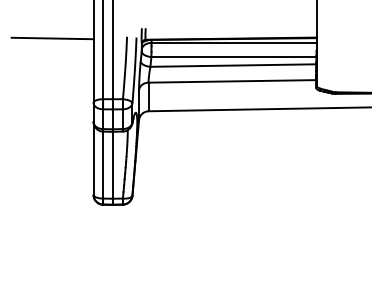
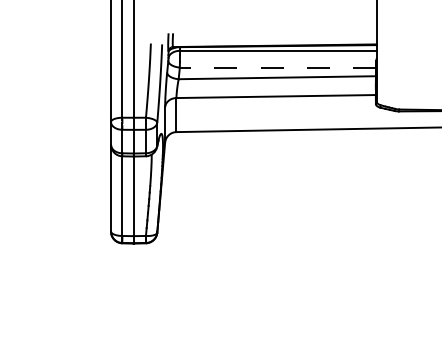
line: (52, 38) -> (62, 45), removed
line: (233, 56) -> (277, 67), solid -> dashed

